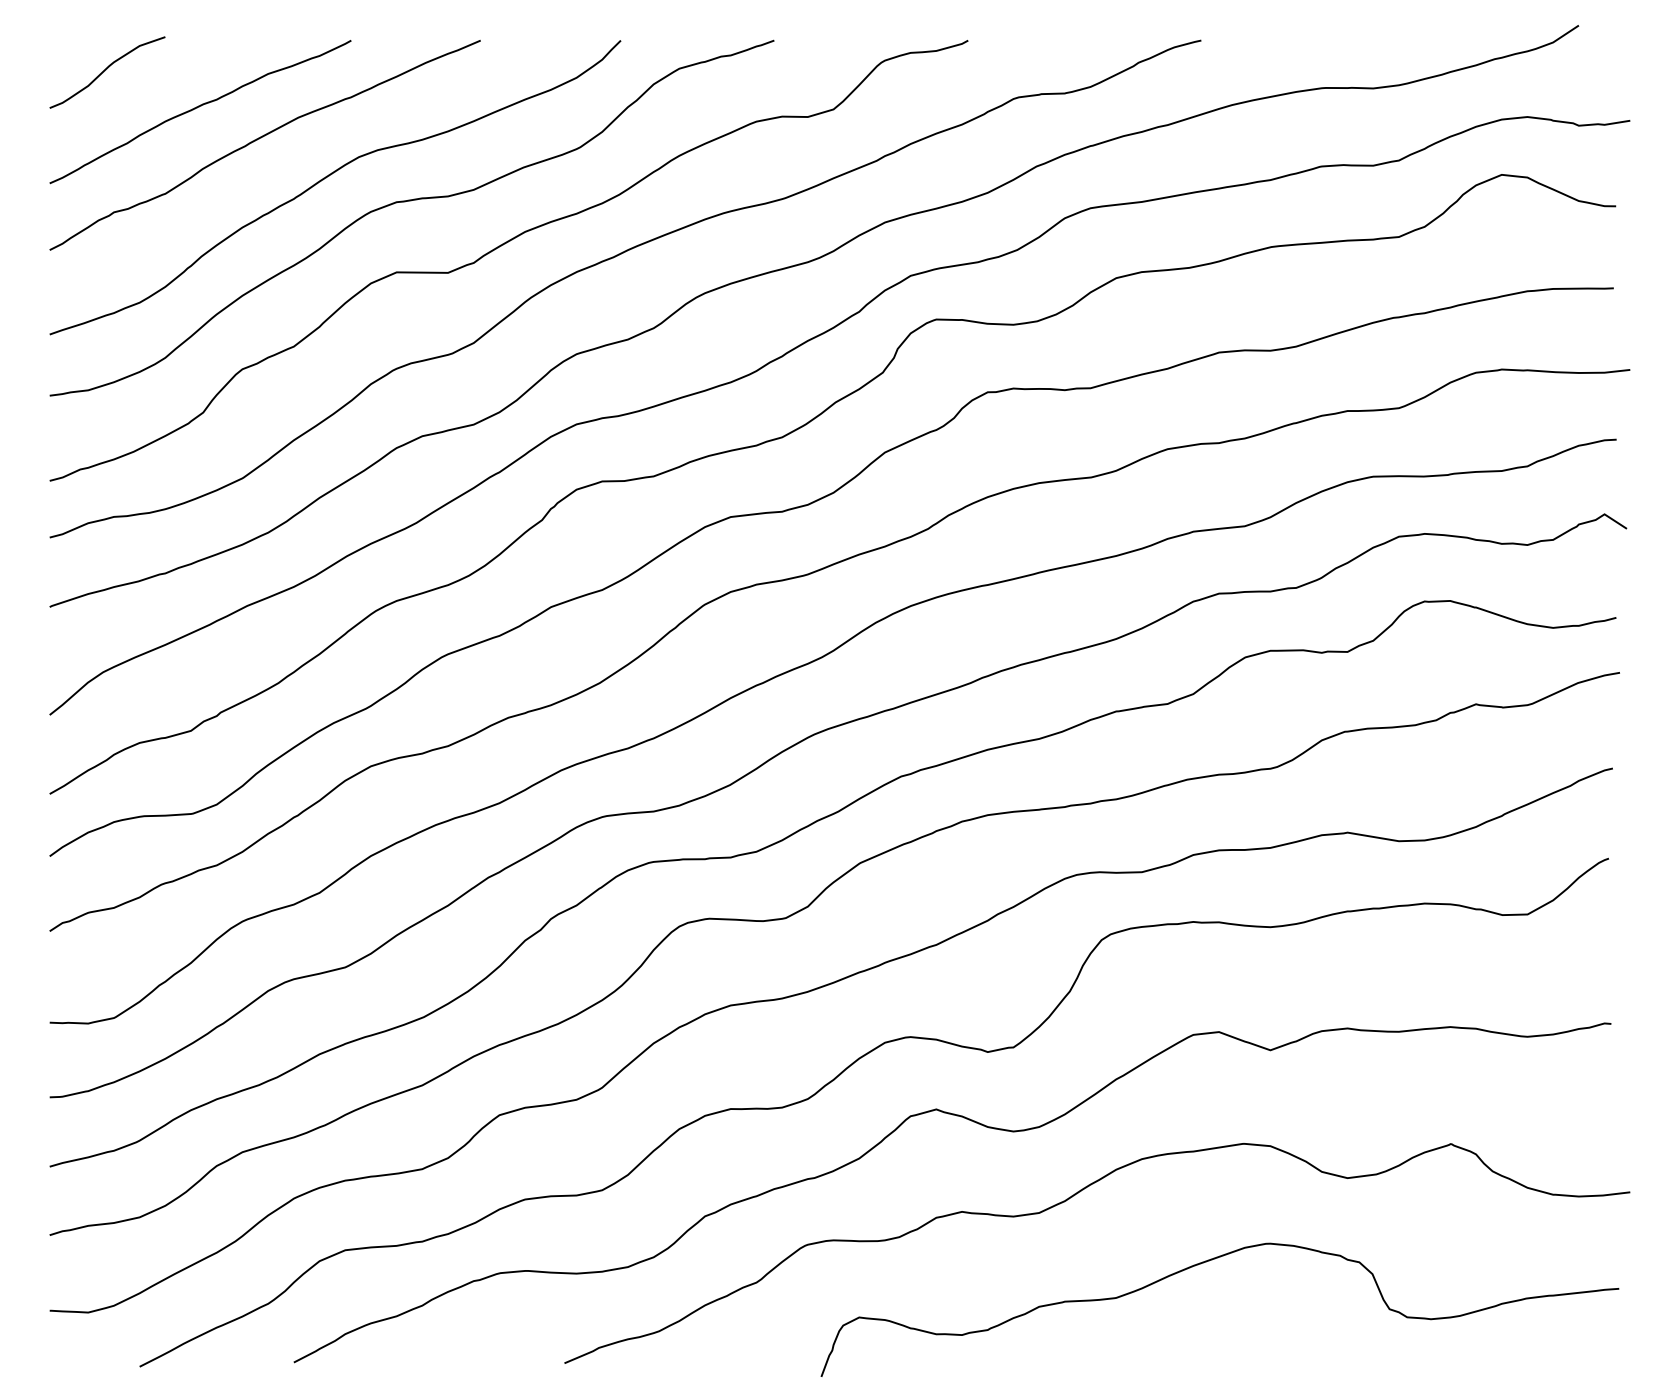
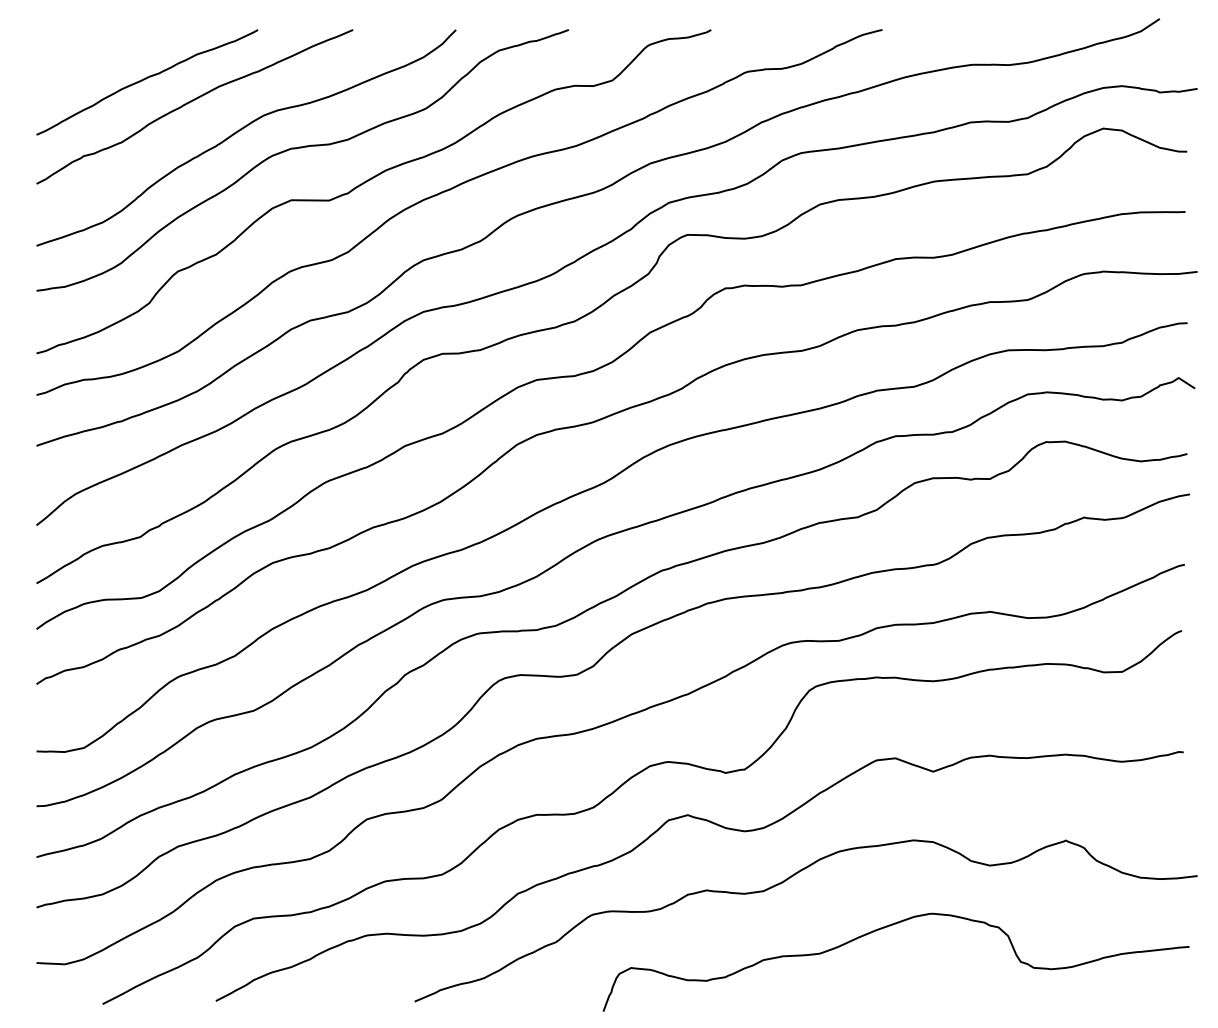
curve: (106, 70) -> (78, 51), removed

